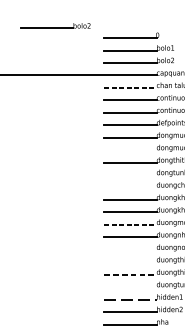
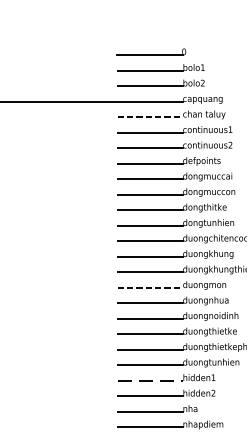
part: (55, 25) -> (56, 39), removed
line: (129, 149) -> (149, 194), added
line: (129, 174) -> (149, 225), added
line: (129, 187) -> (149, 241), added
line: (129, 249) -> (149, 318), added
line: (129, 262) -> (149, 334), added
line: (130, 274) -> (150, 349), dashed -> solid
line: (129, 287) -> (149, 365), added

